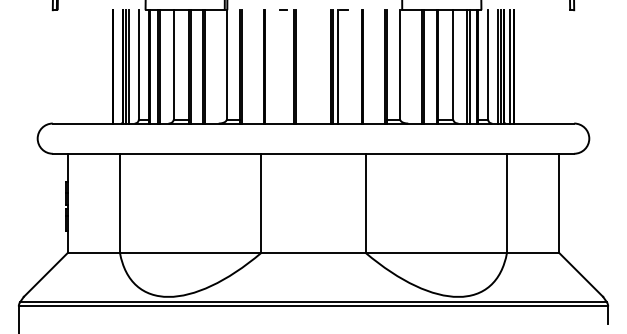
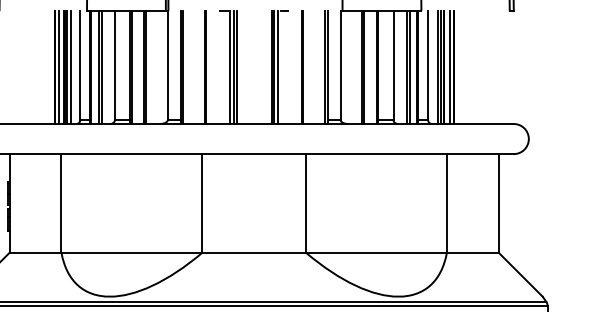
line: (117, 66) -> (59, 67), added
line: (289, 66) -> (230, 67), added

